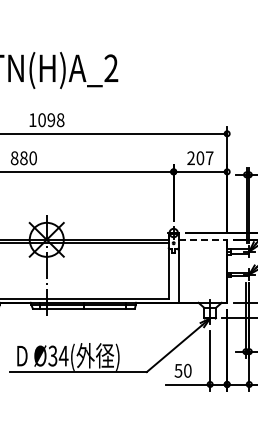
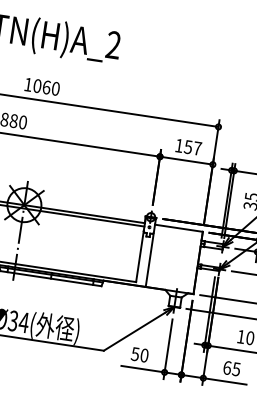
text: (55, 120) -> (50, 88), 1098 -> 1060
text: (195, 158) -> (183, 146), 207 -> 157
line: (203, 239) -> (179, 227), dashed -> solid

